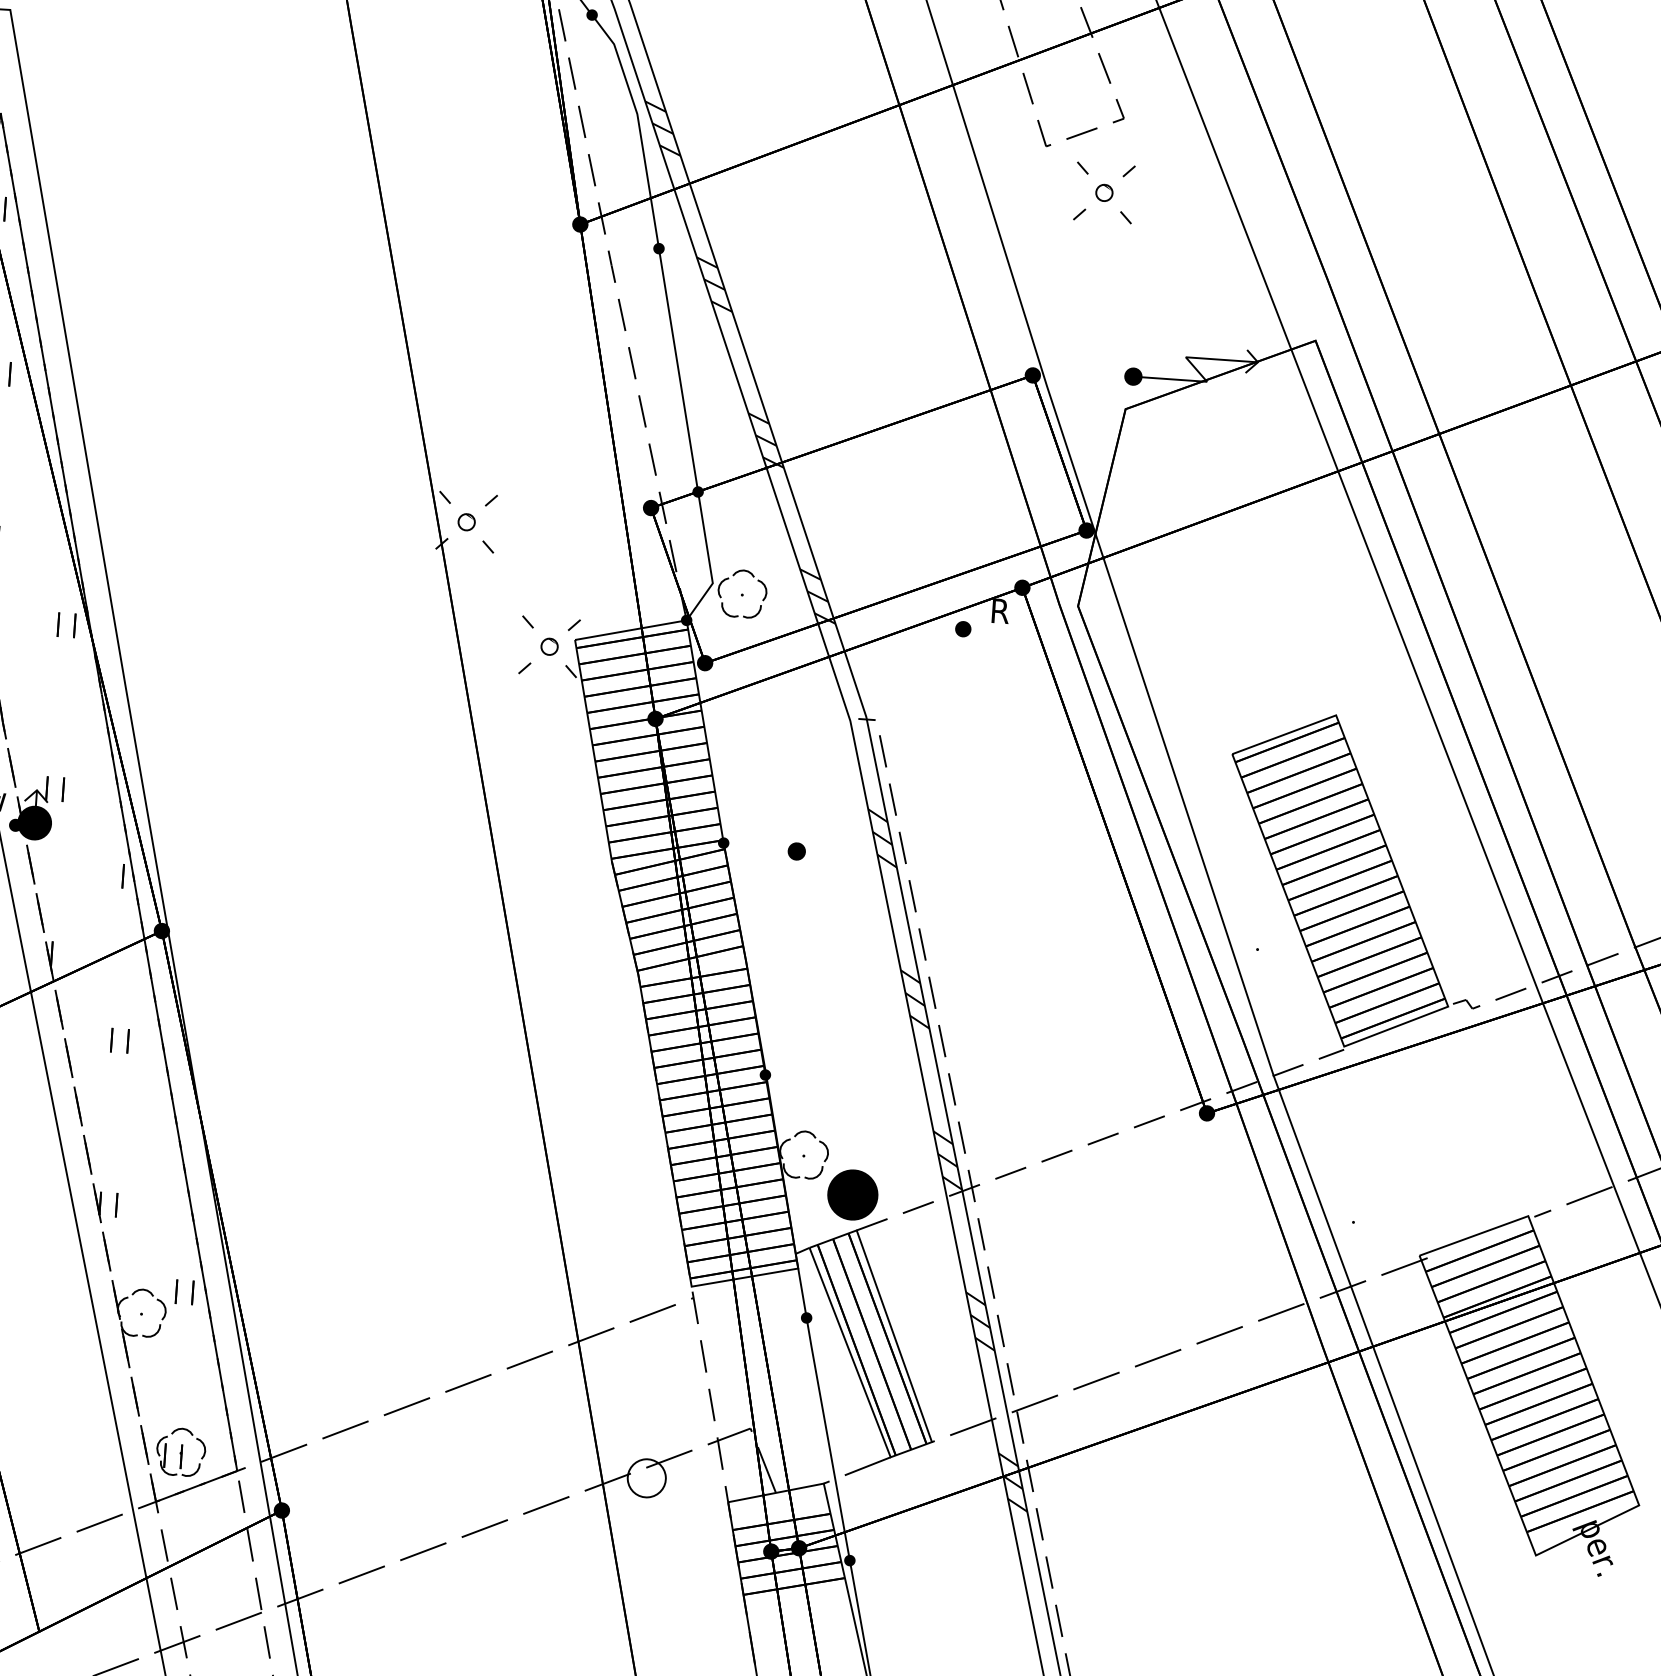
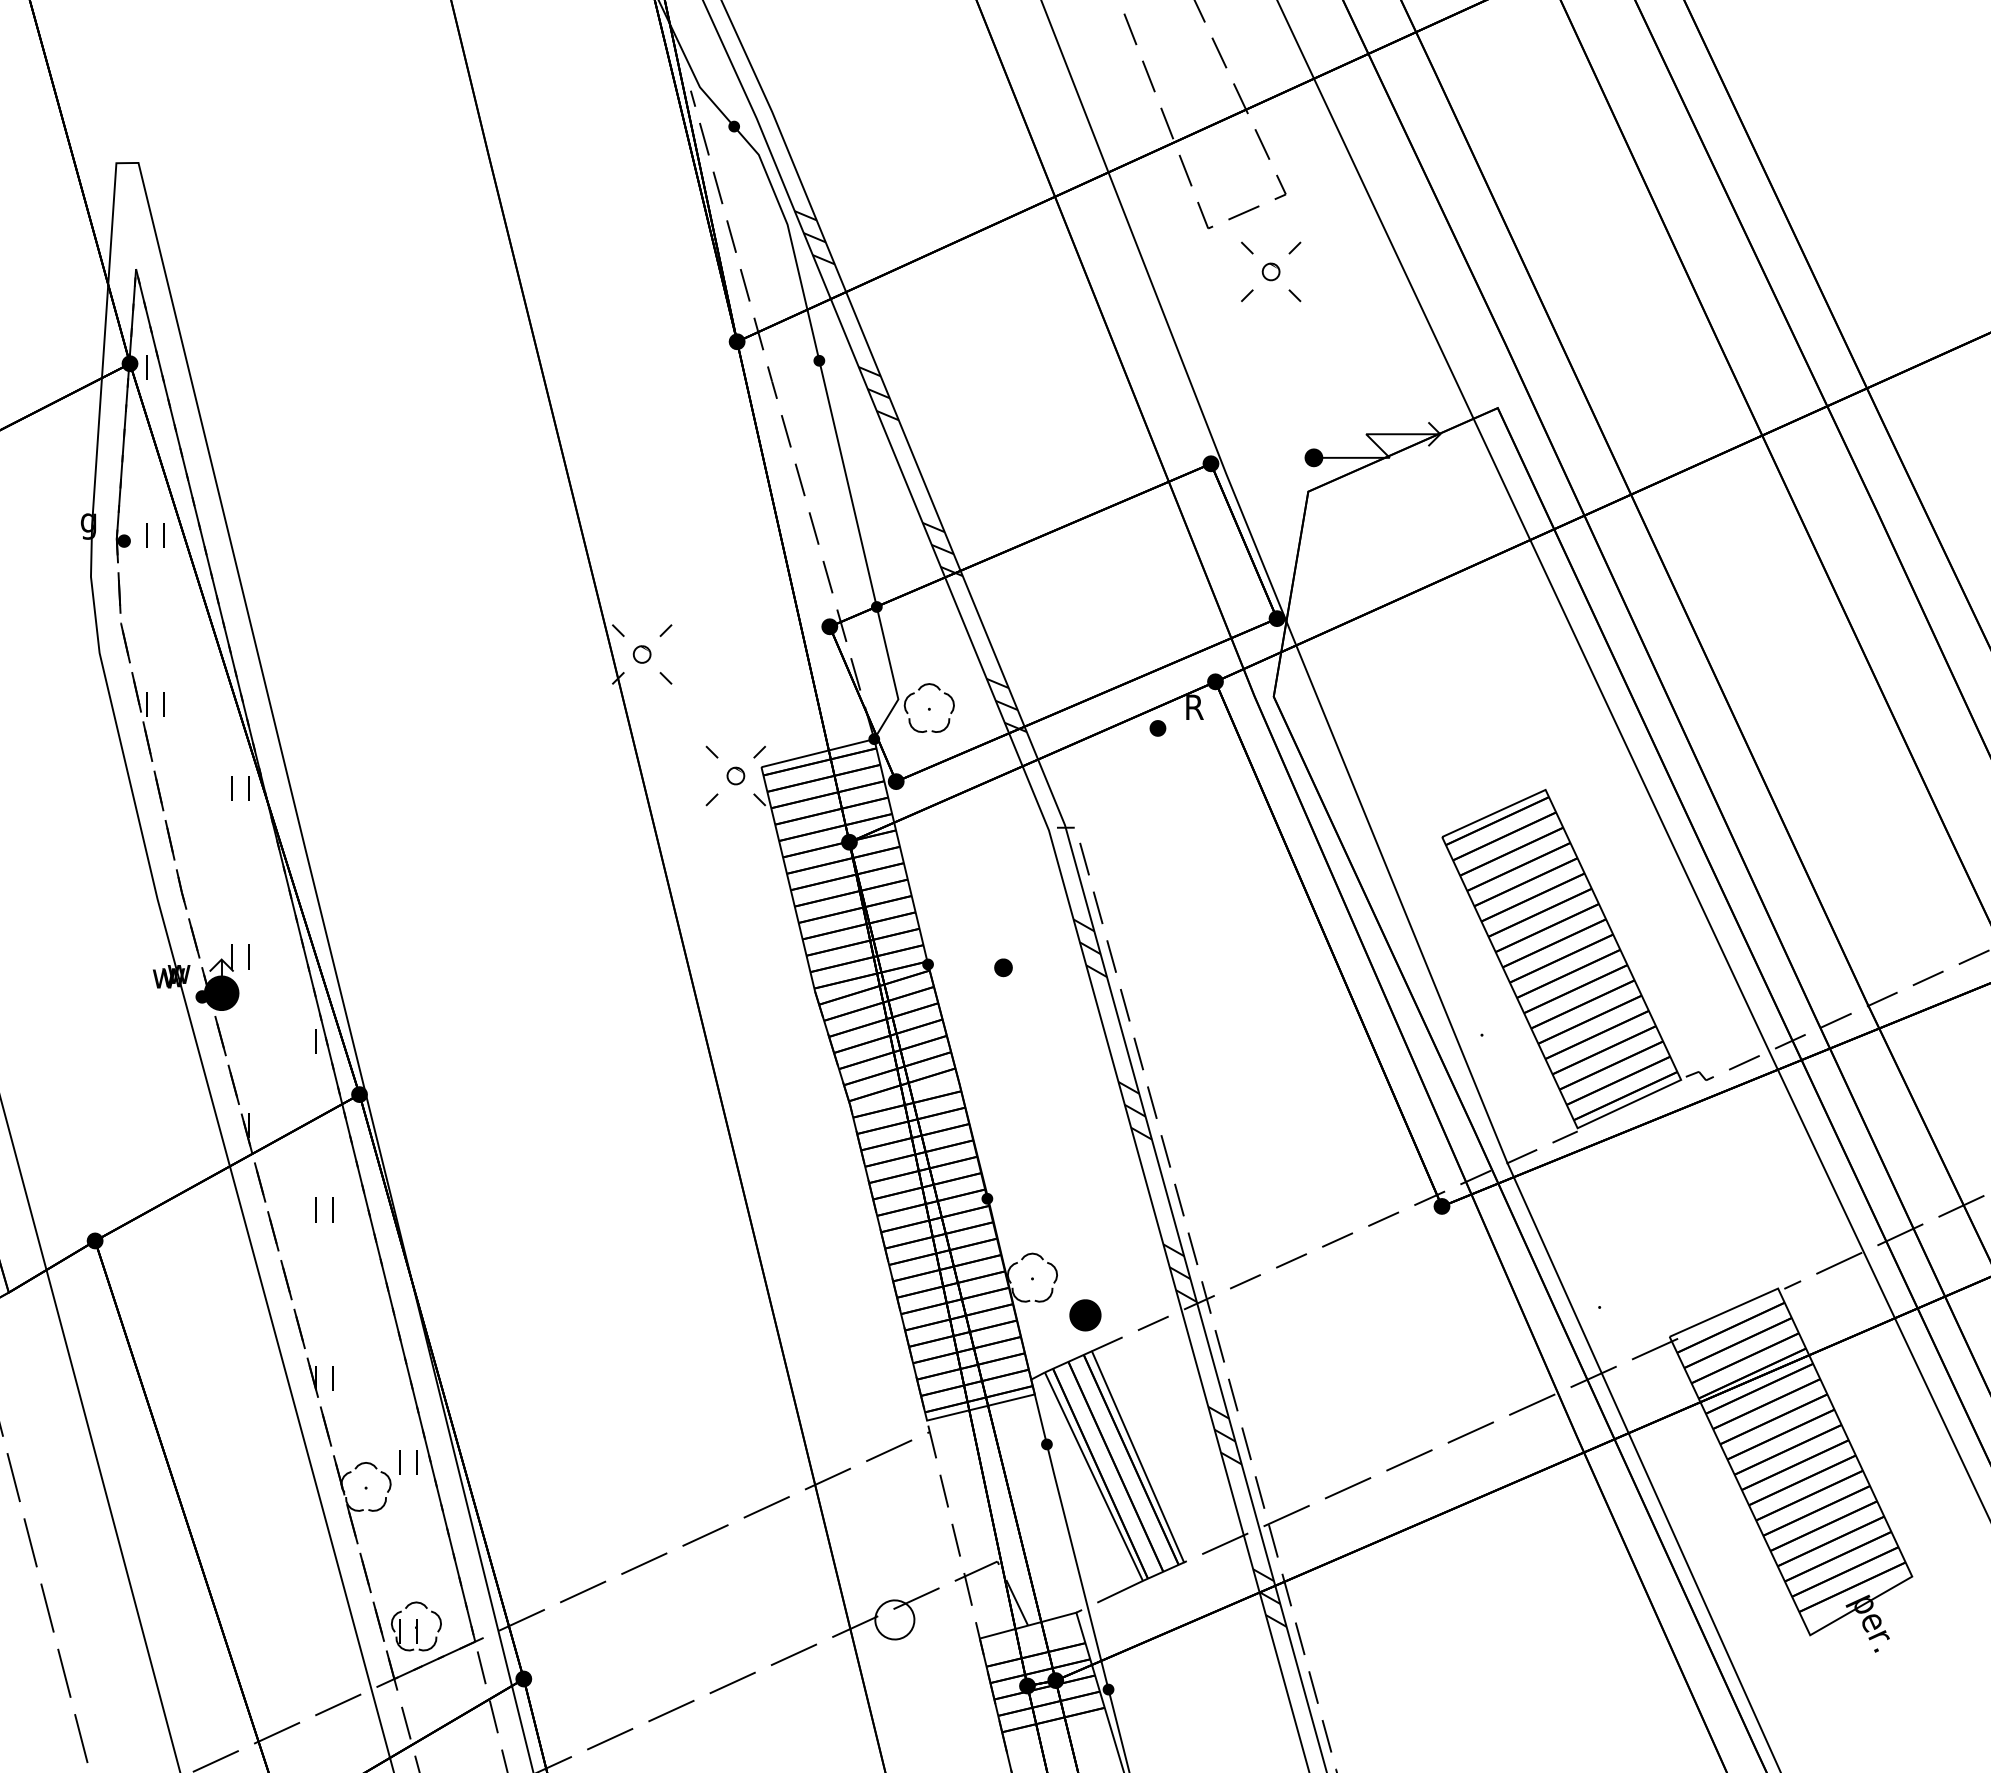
part: (852, 1195) -> (1085, 1315), size x0.6

